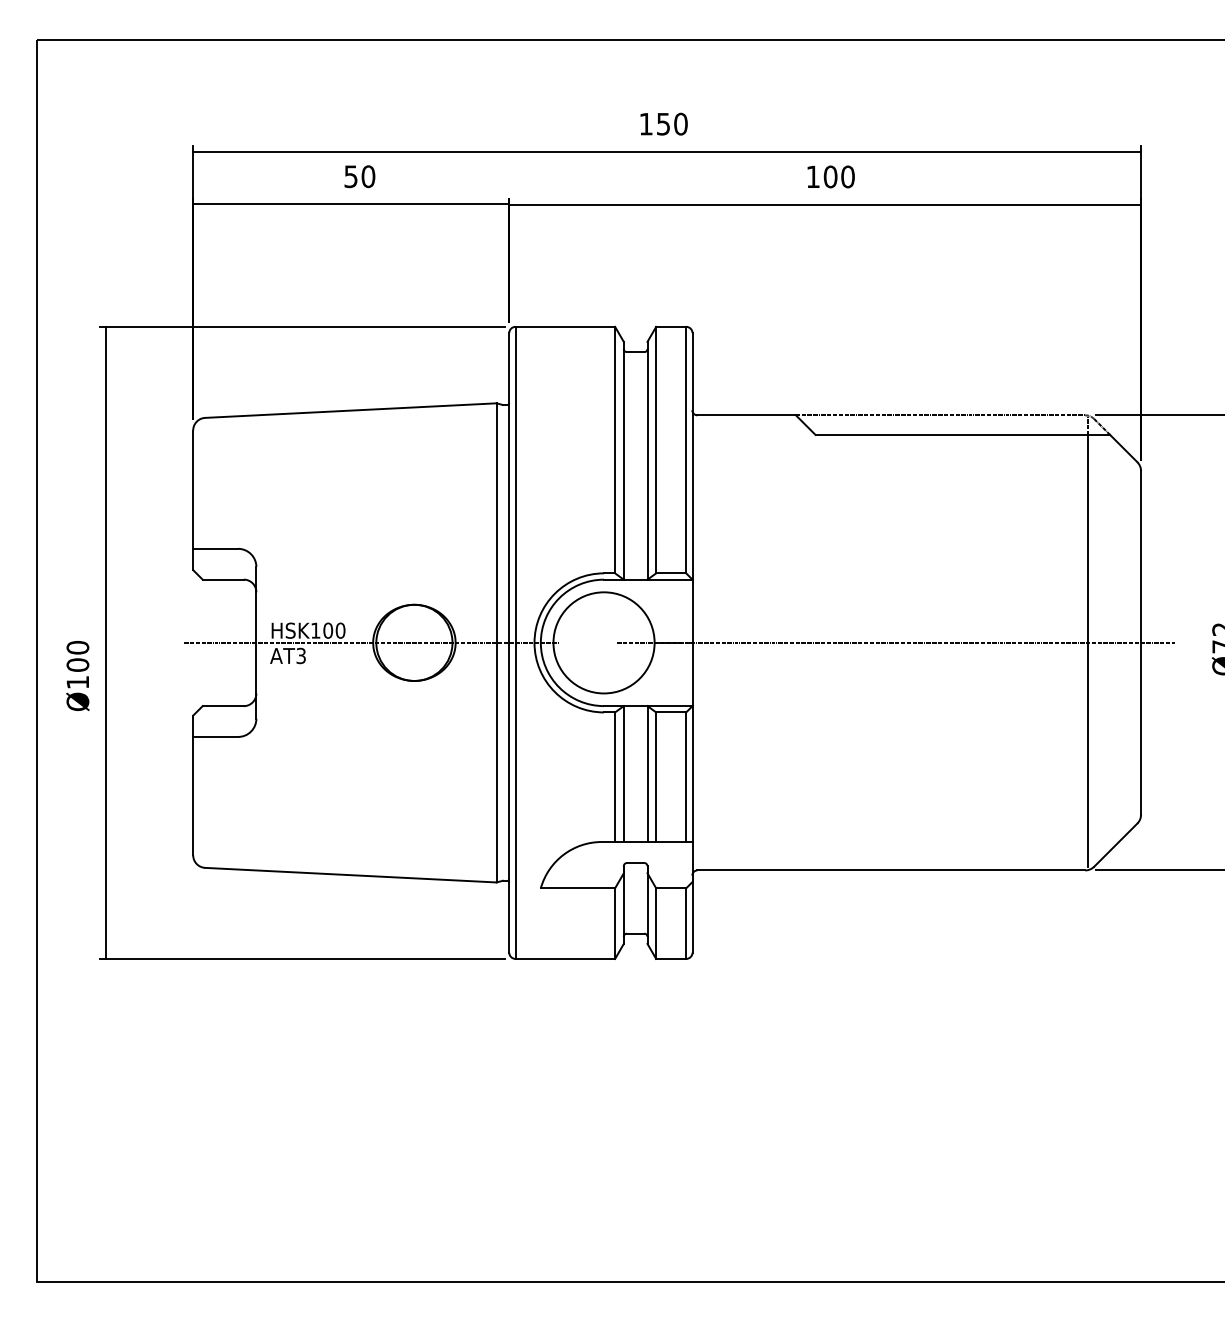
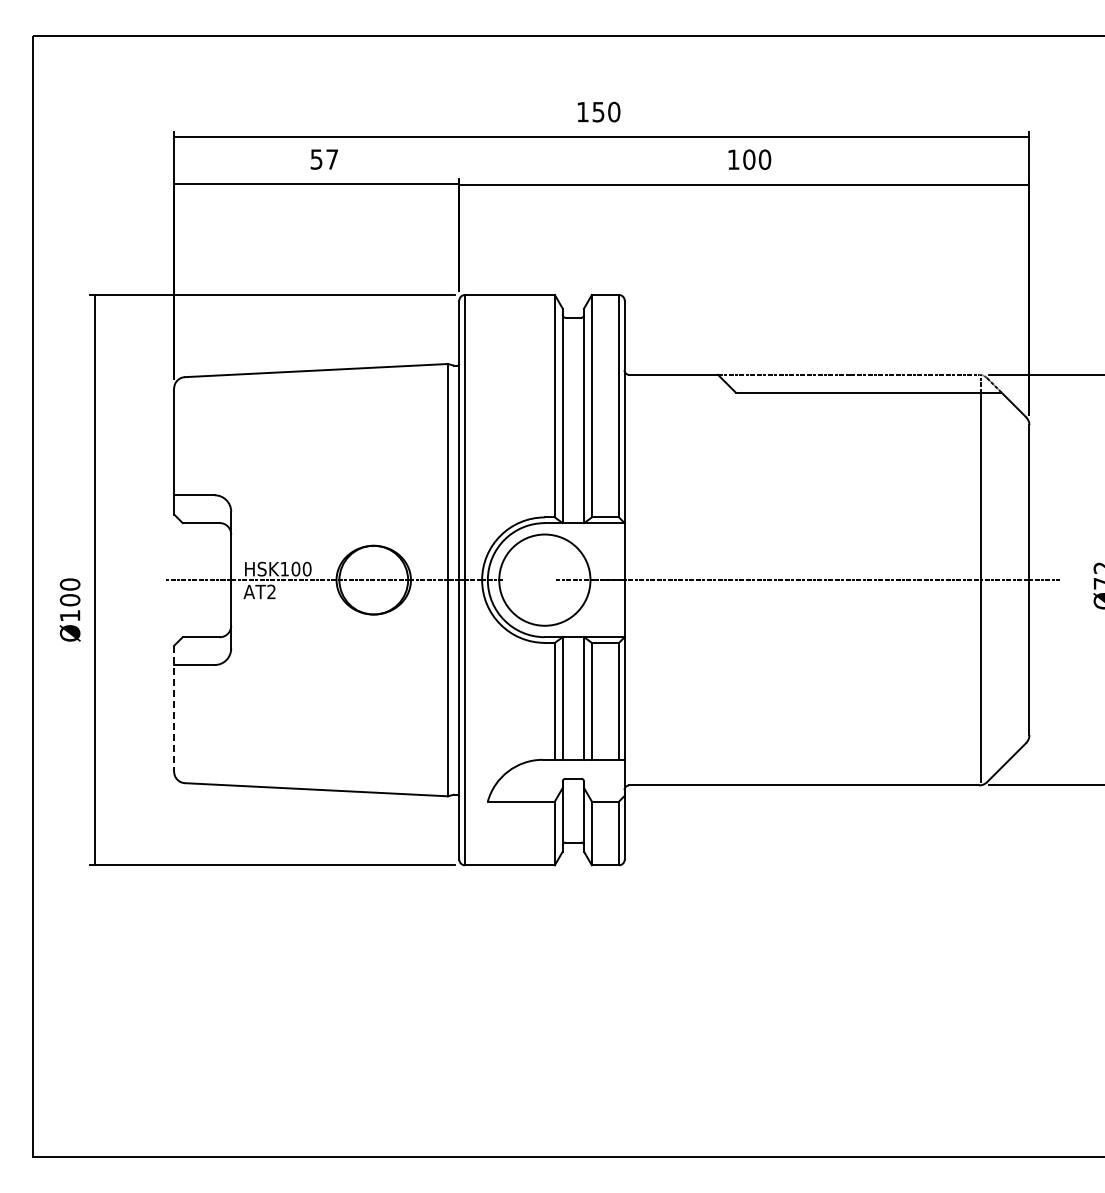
text: (368, 176) -> (332, 159), 50 -> 57
text: (301, 656) -> (271, 592), AT3 -> AT2
line: (193, 785) -> (174, 708), solid -> dashed

